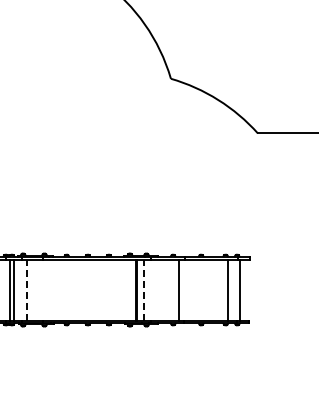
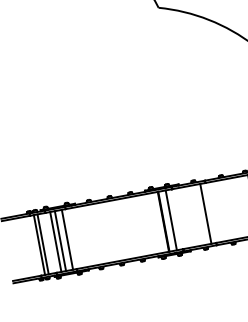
line: (26, 289) -> (55, 241), dashed -> solid
line: (31, 289) -> (60, 240), added
line: (38, 289) -> (67, 239), added
line: (144, 289) -> (171, 219), dashed -> solid

